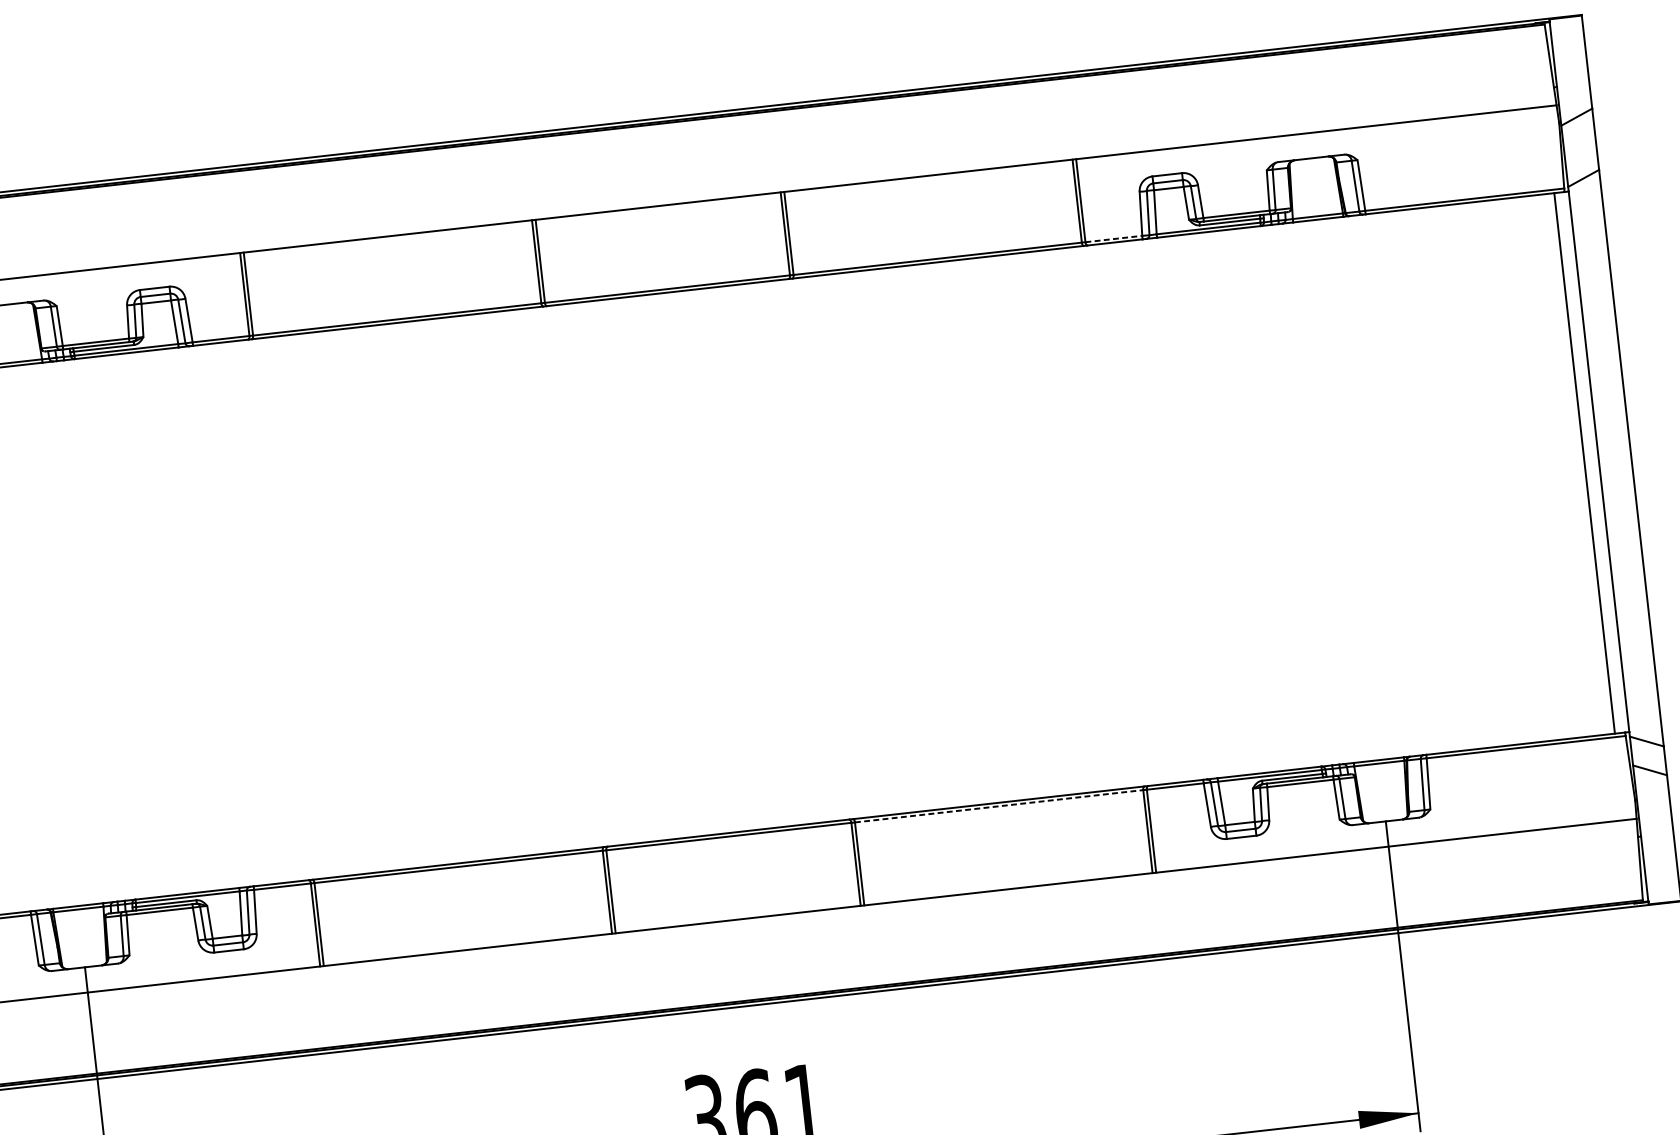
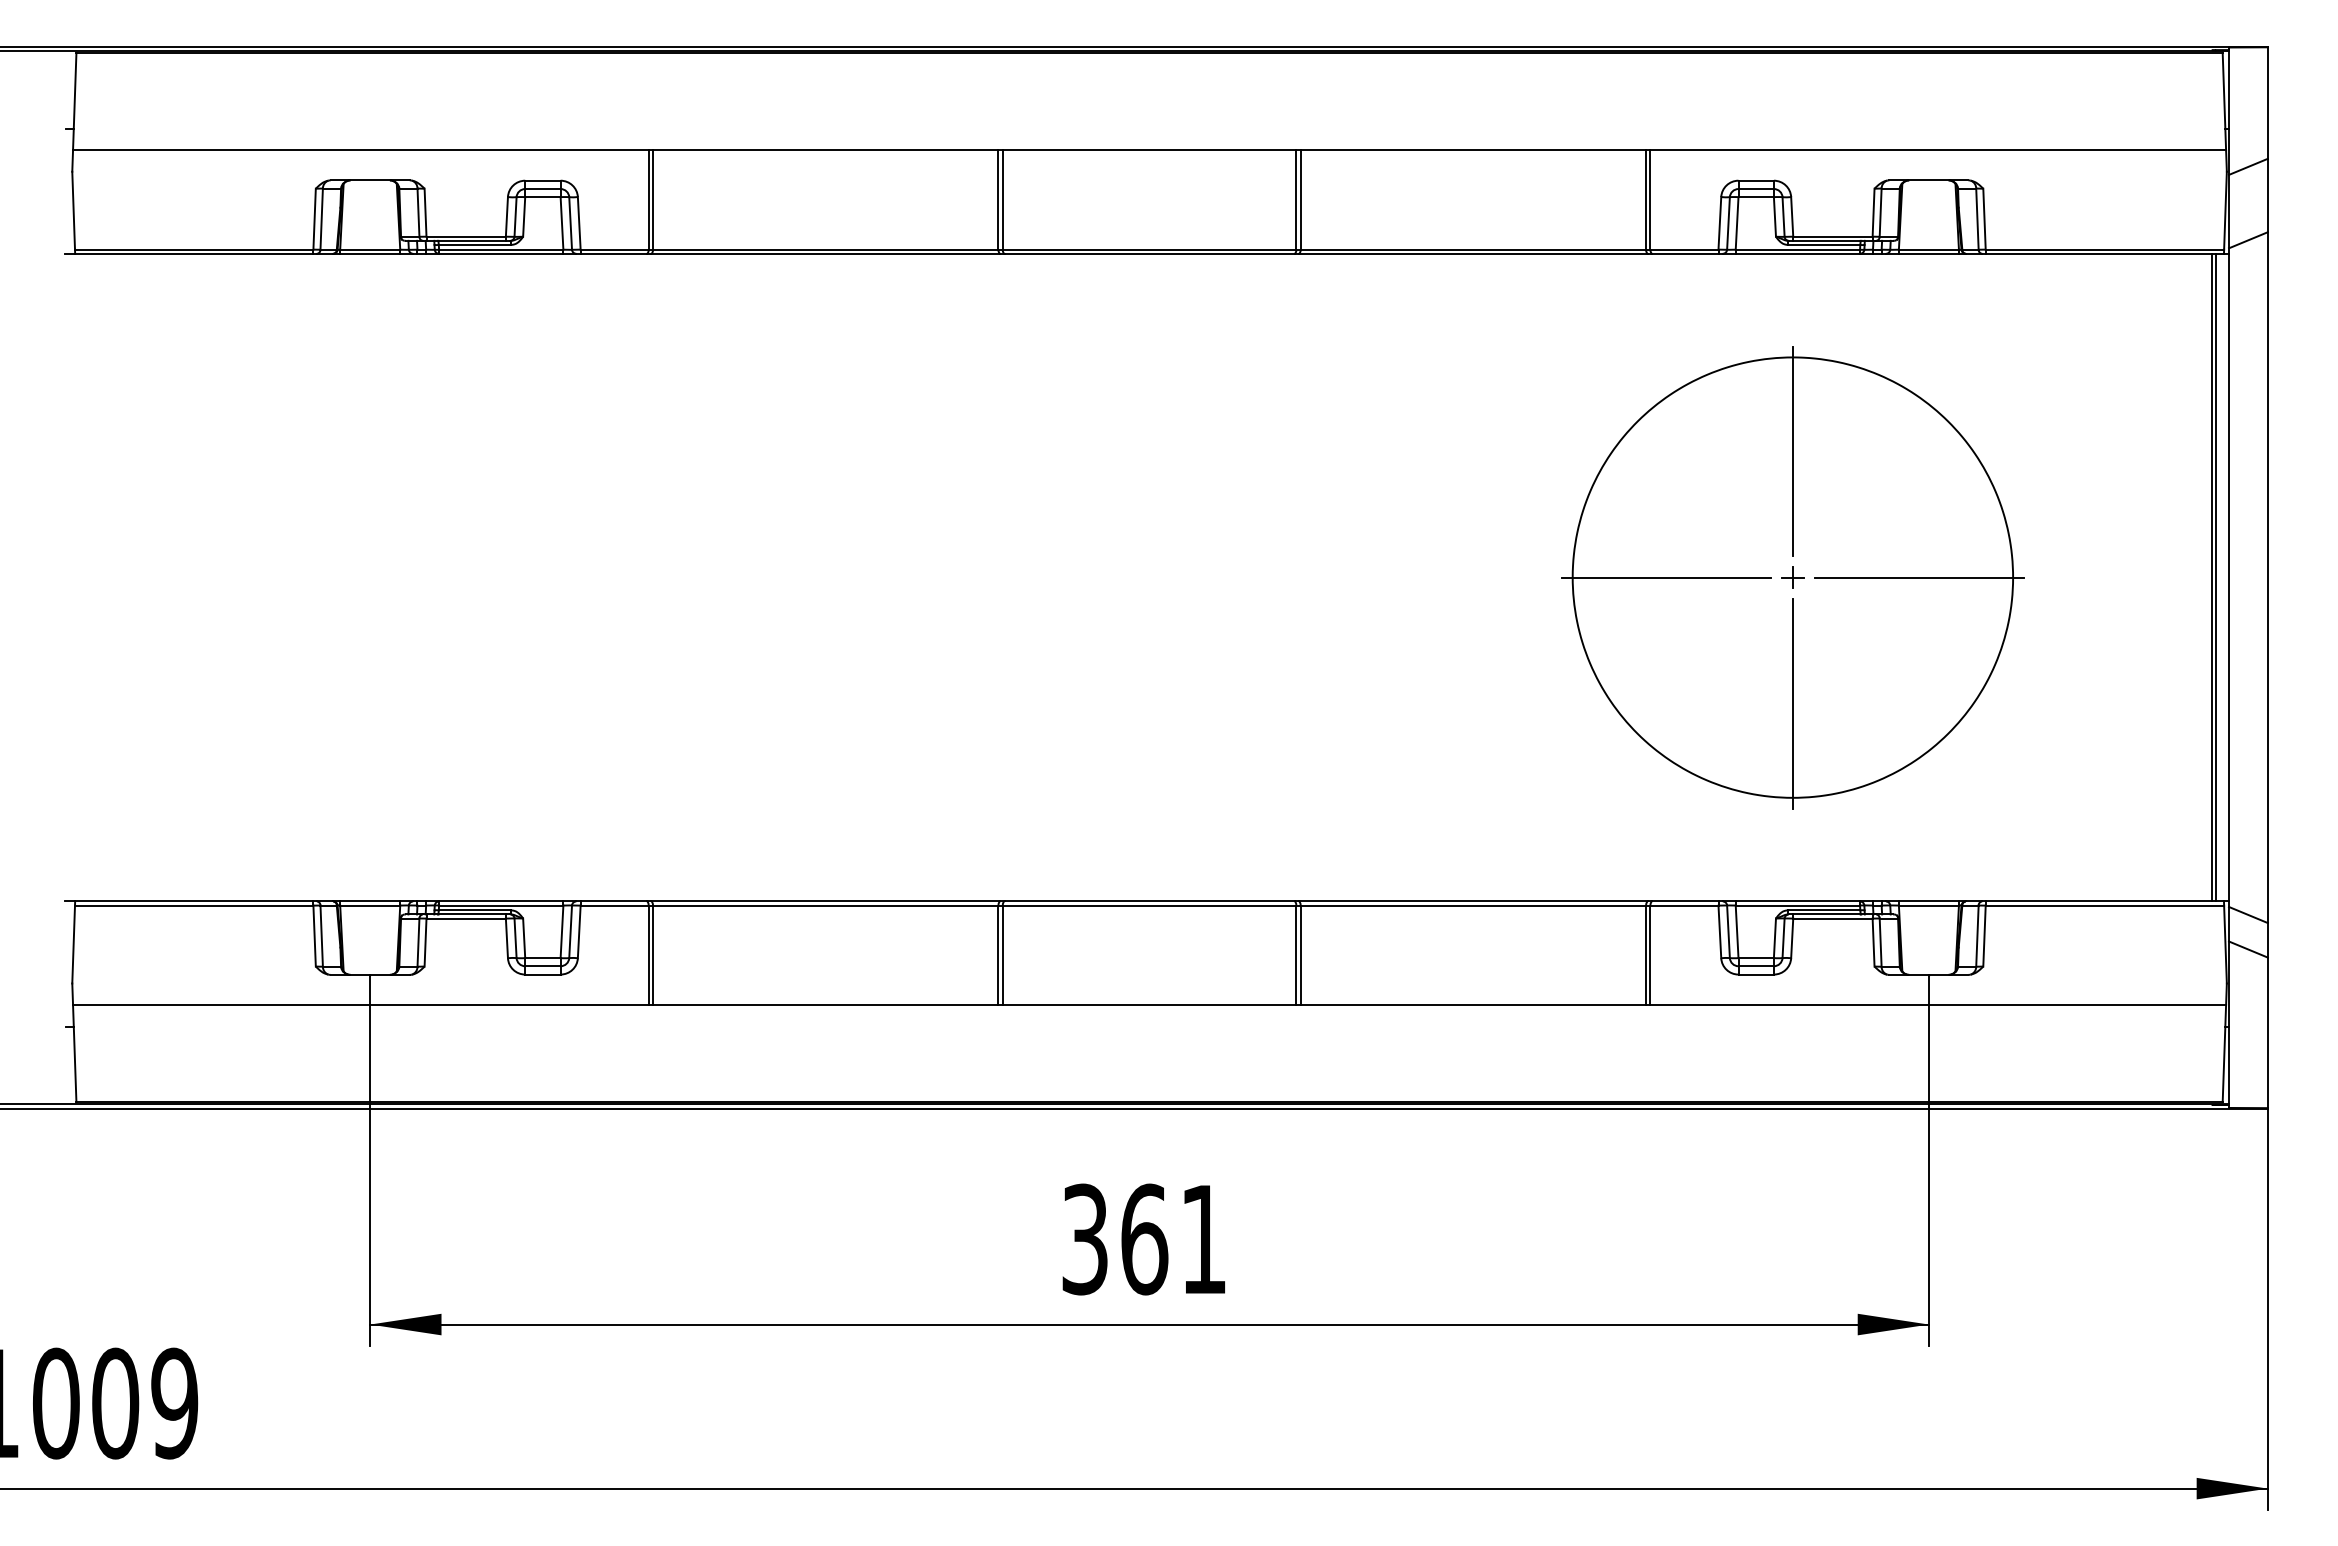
line: (1113, 238) -> (1684, 249), dashed -> solid
line: (1588, 462) -> (2216, 577), added
part: (1234, 502) -> (1792, 577), added
line: (999, 806) -> (1473, 905), dashed -> solid

